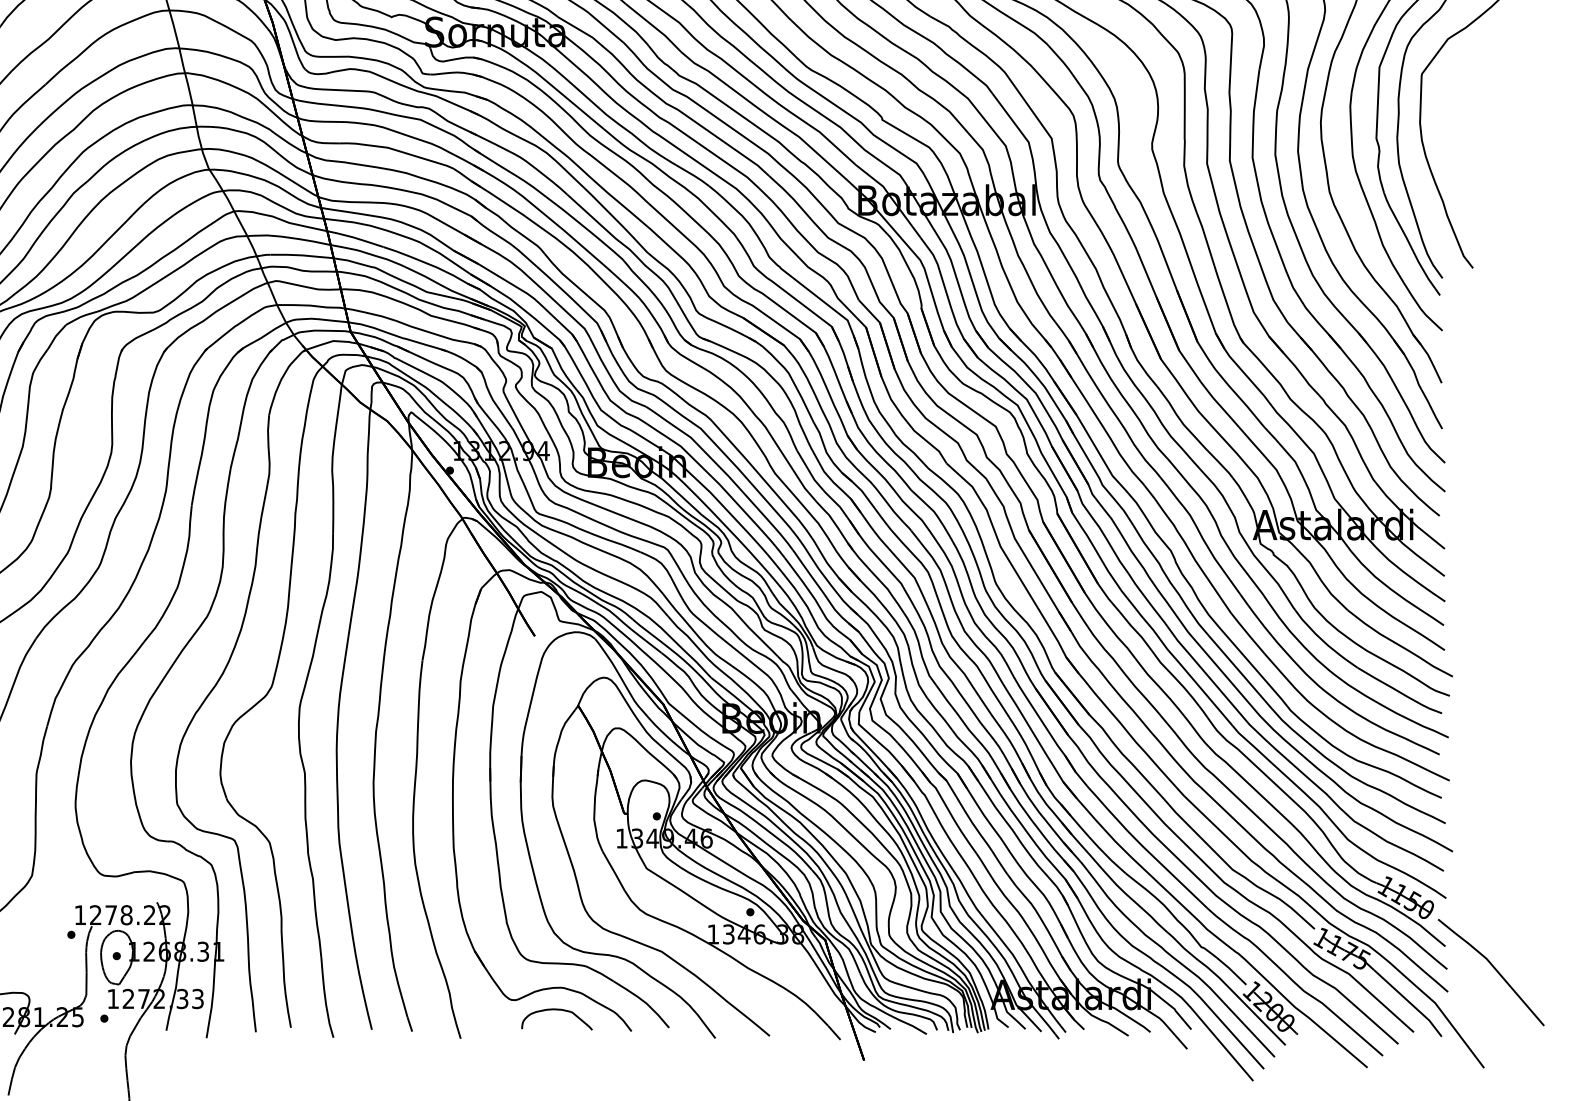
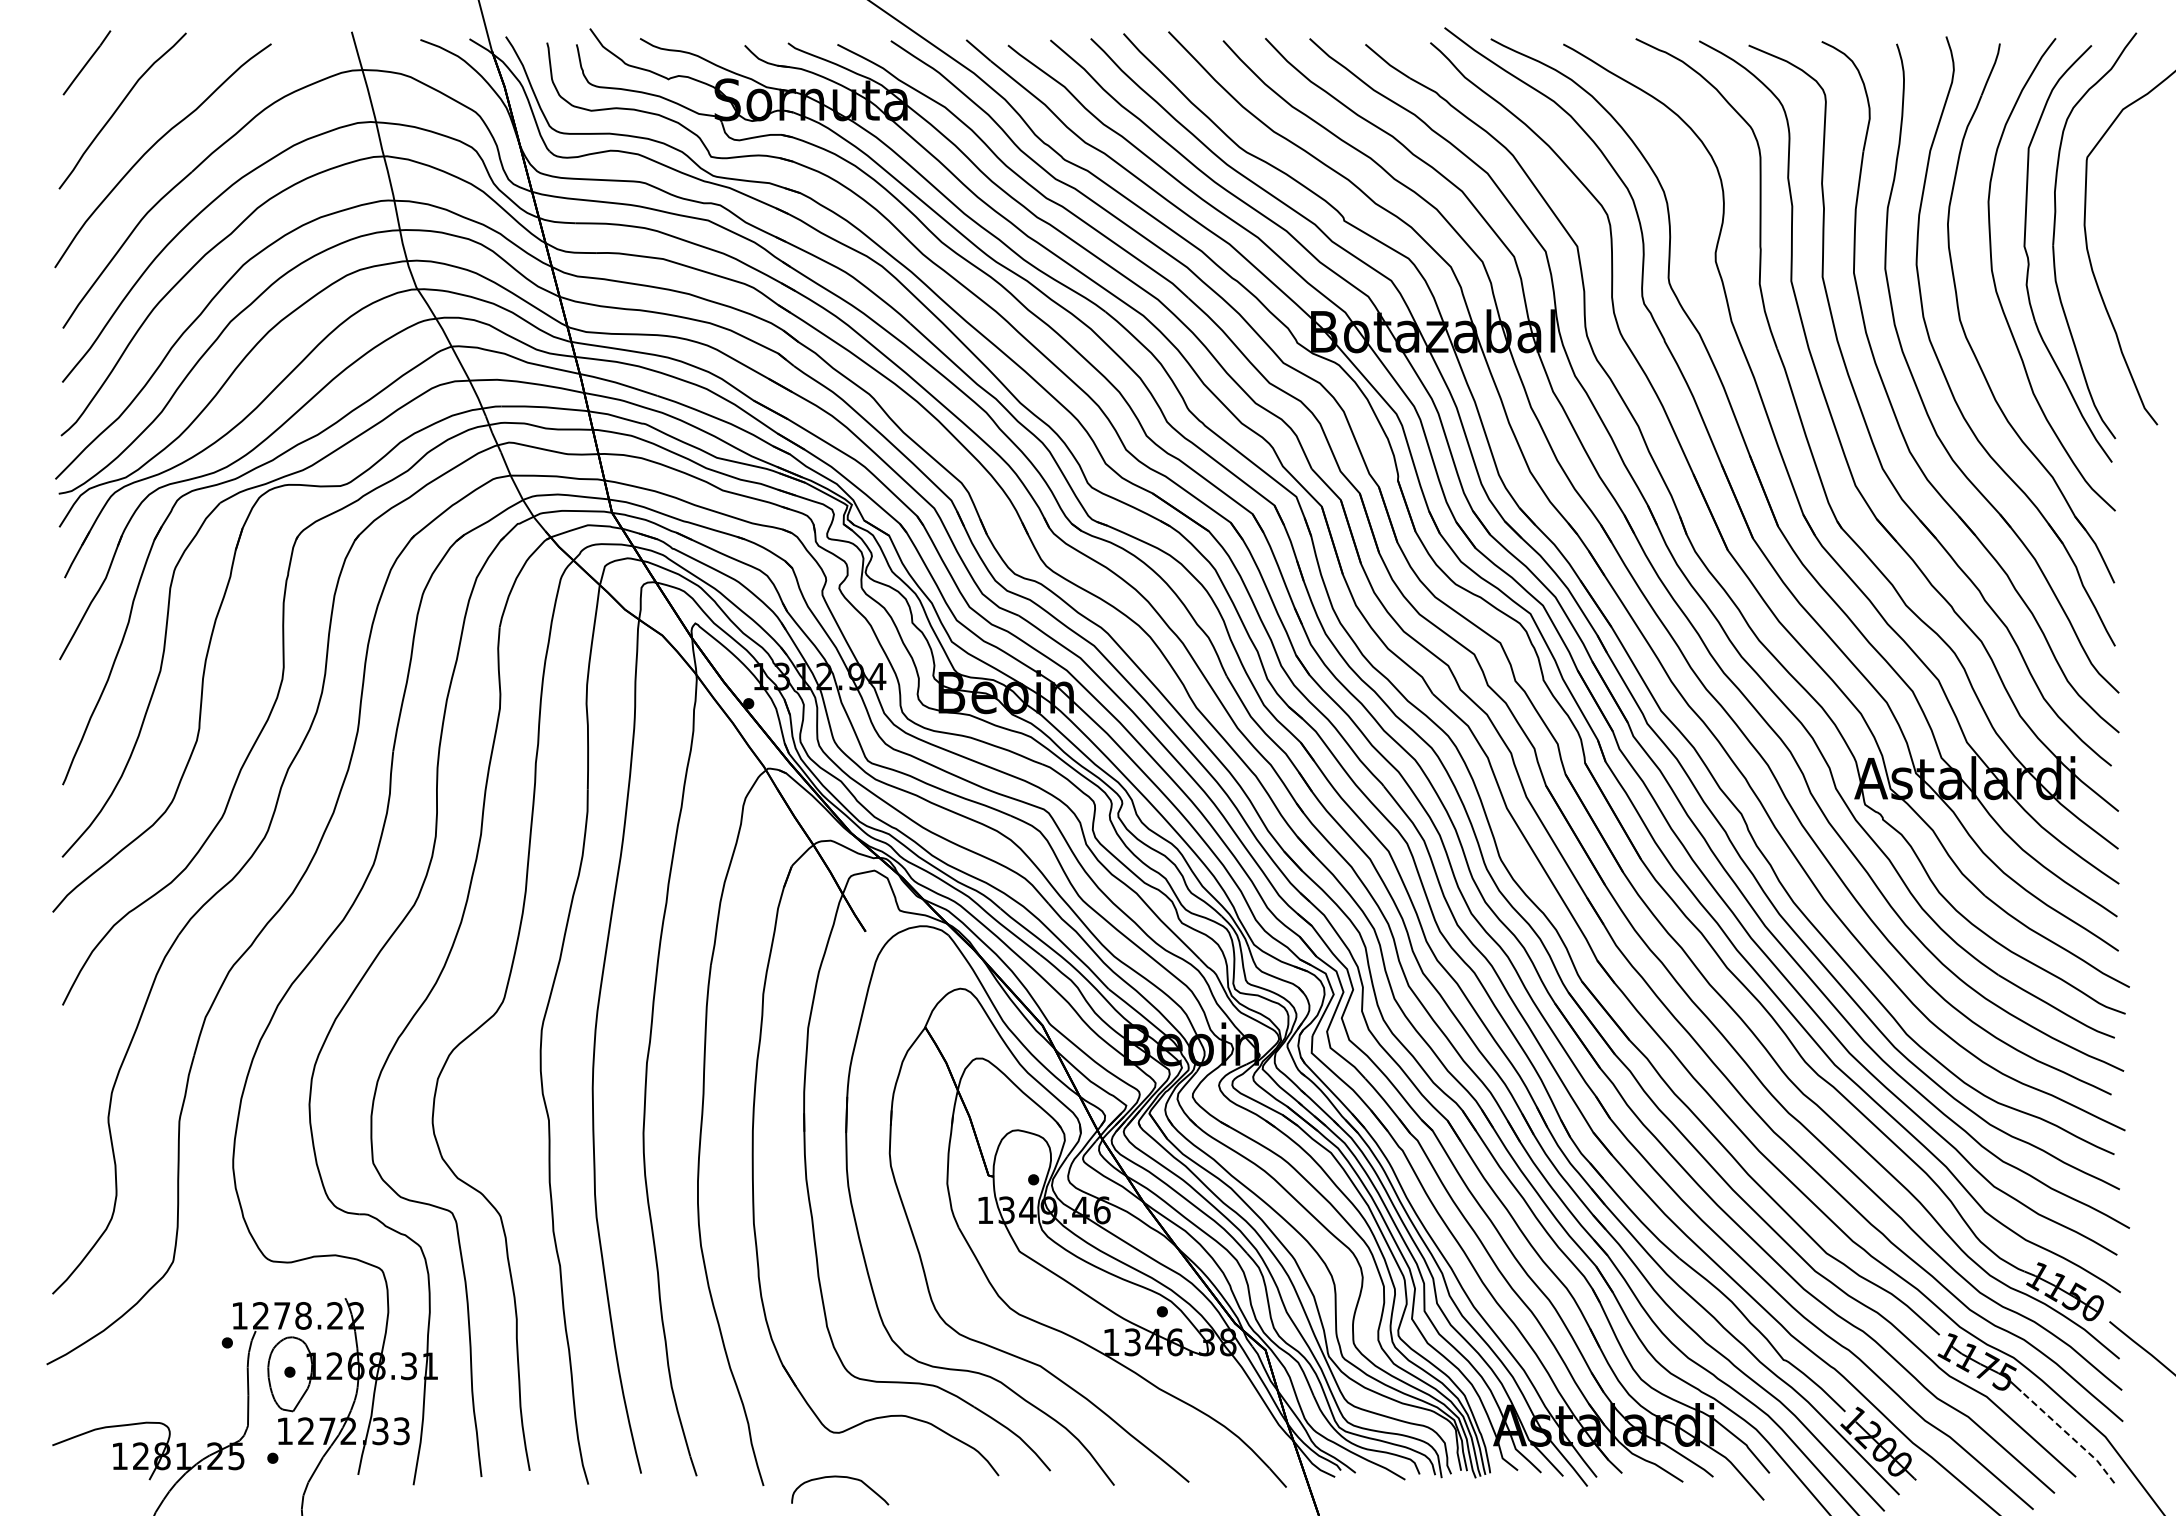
line: (1409, 1002) -> (2070, 1435), solid -> dashed
curve: (557, 1010) -> (840, 1477), moved

